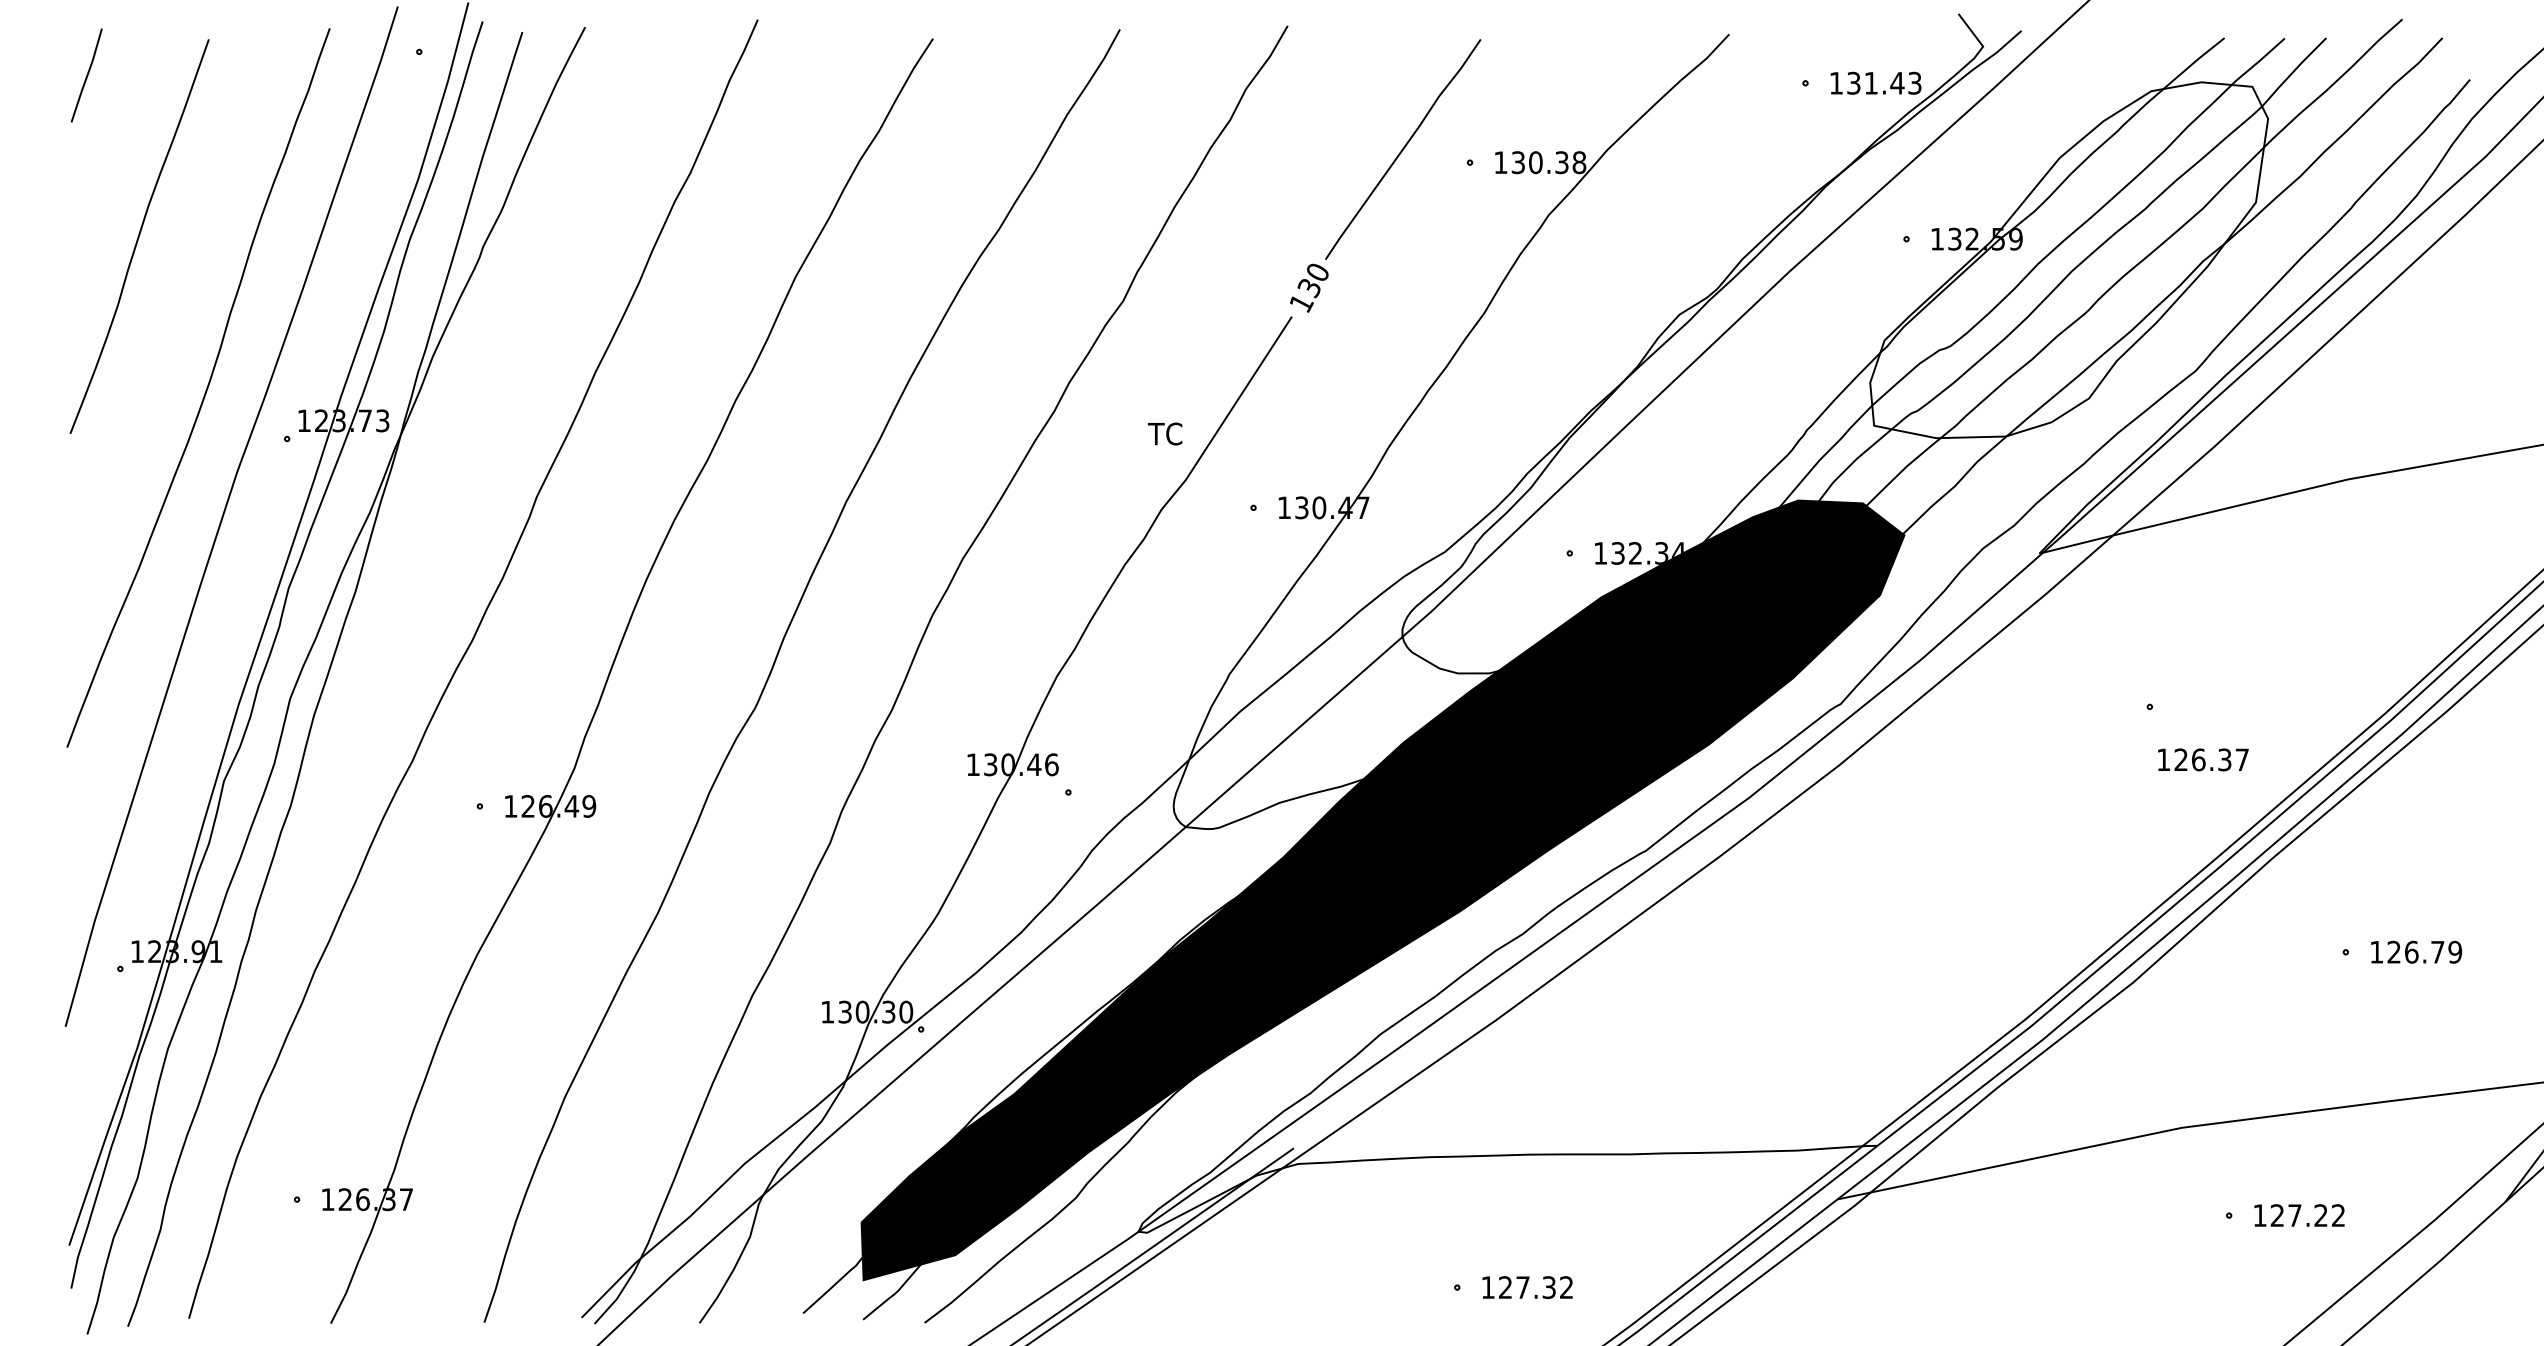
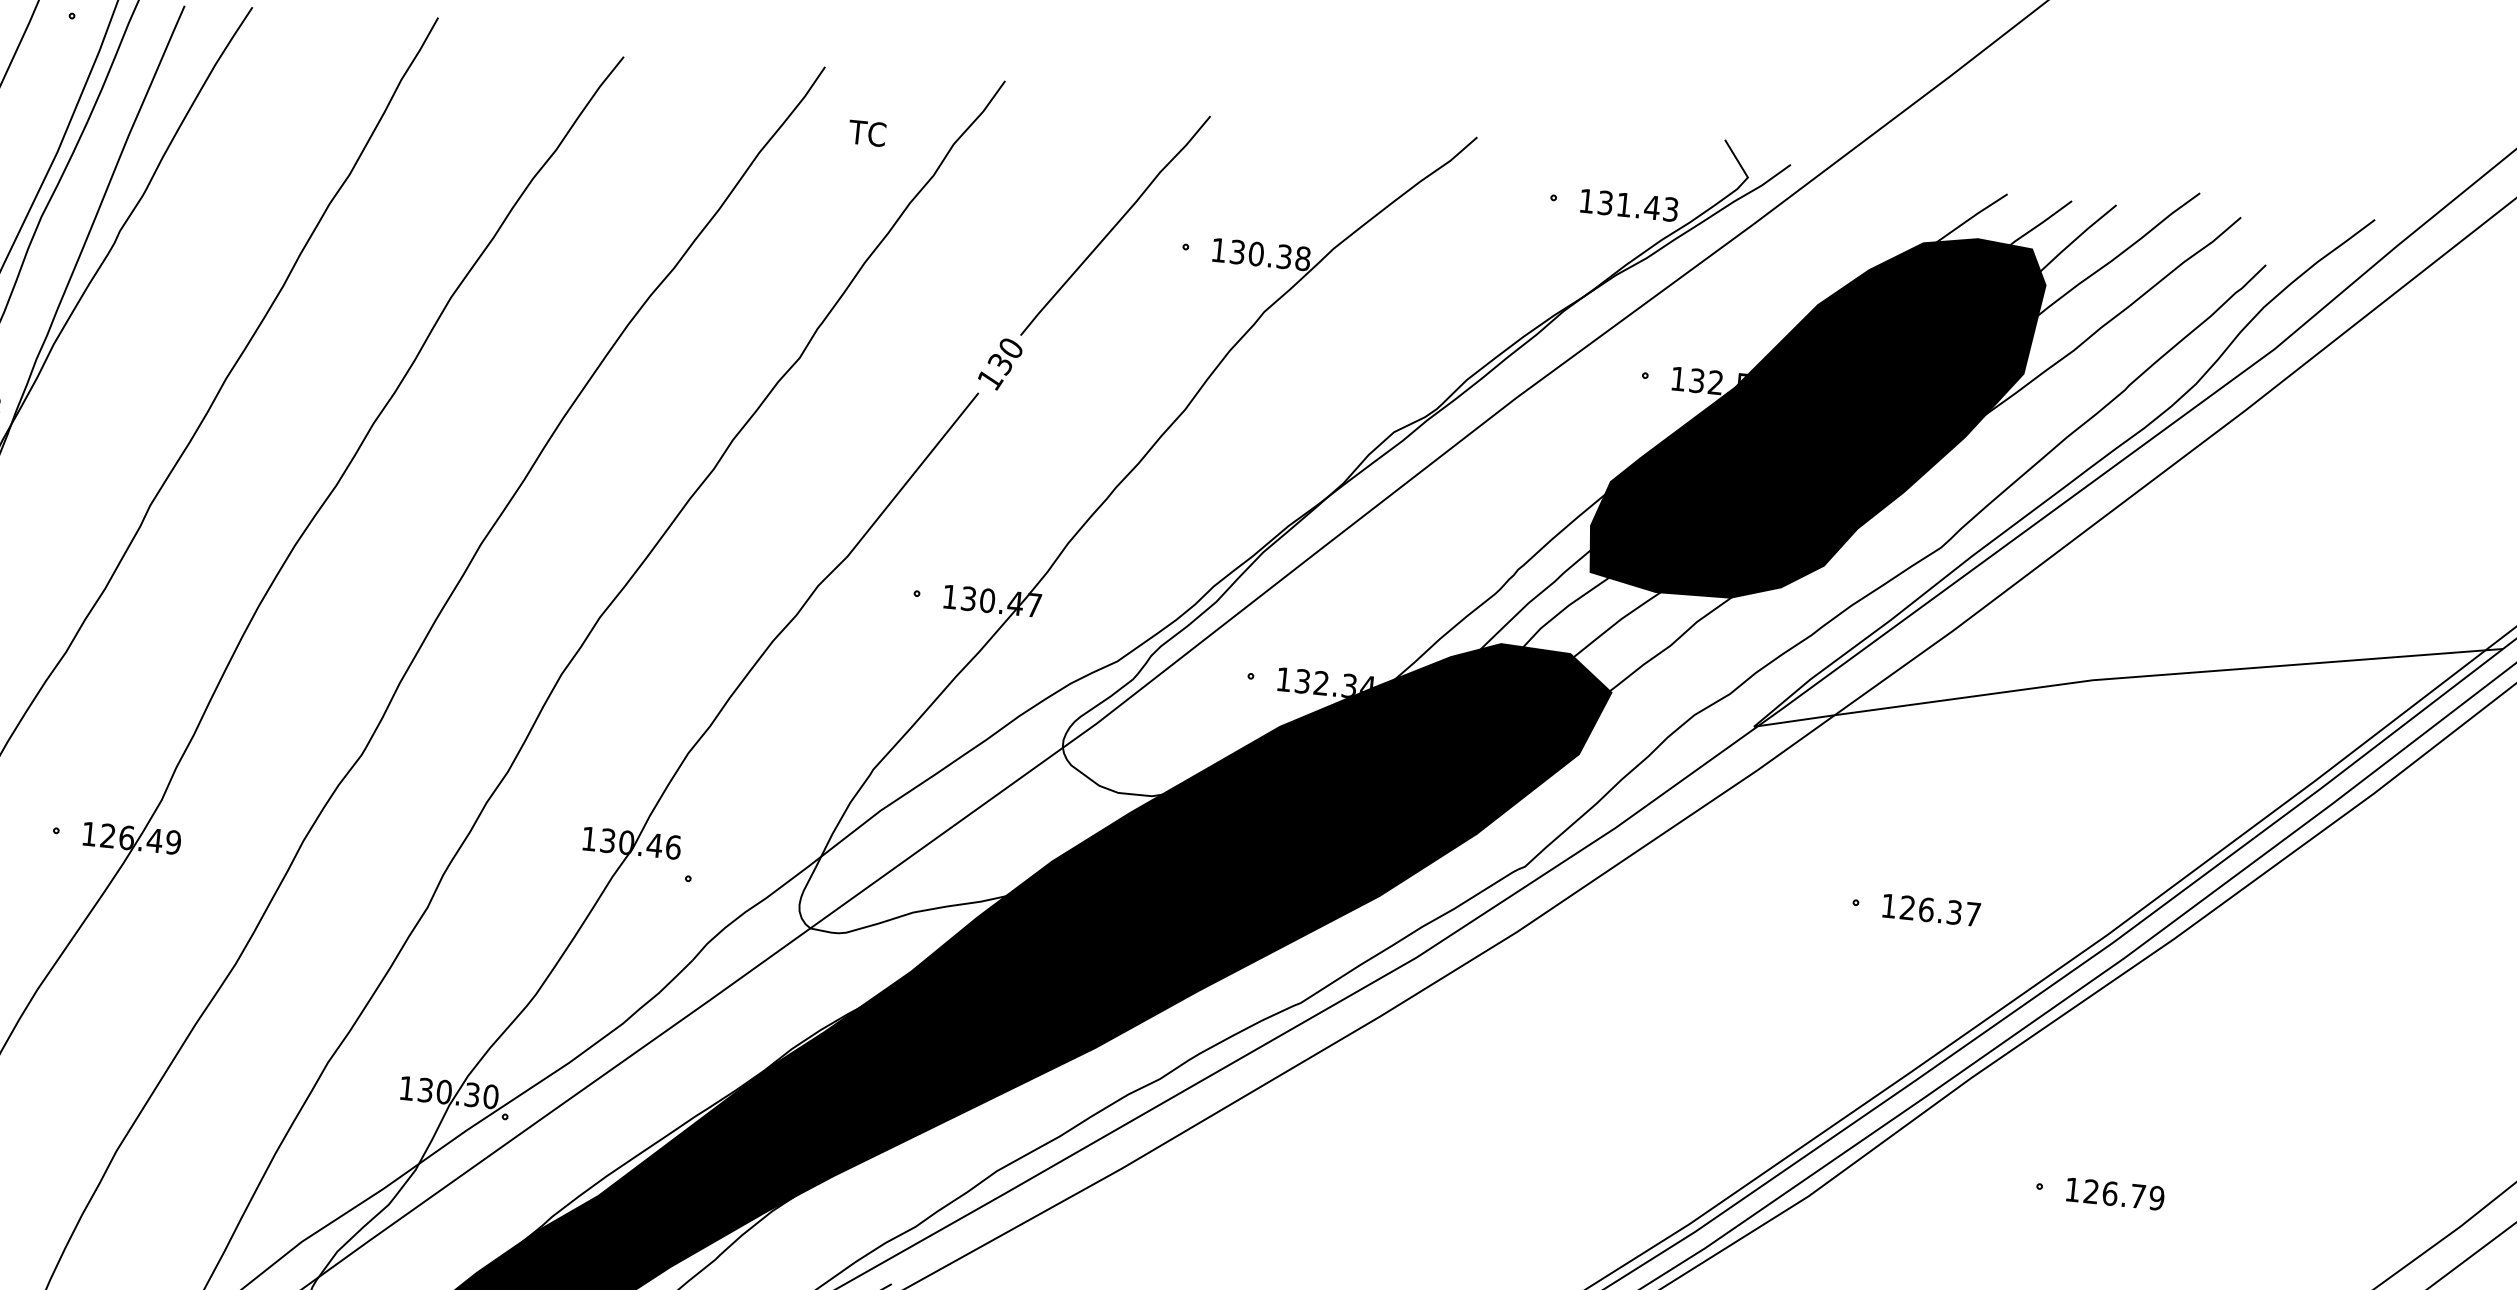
fill: (2069, 260) -> (1817, 415), added
text: (1164, 433) -> (866, 132), moved
text: (2203, 759) -> (1931, 909), moved

